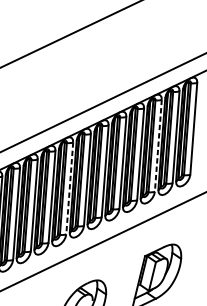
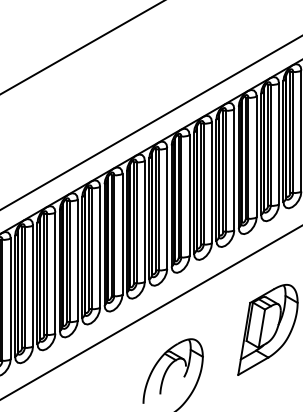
line: (158, 146) -> (256, 157), dashed -> solid
line: (69, 188) -> (144, 221), dashed -> solid

